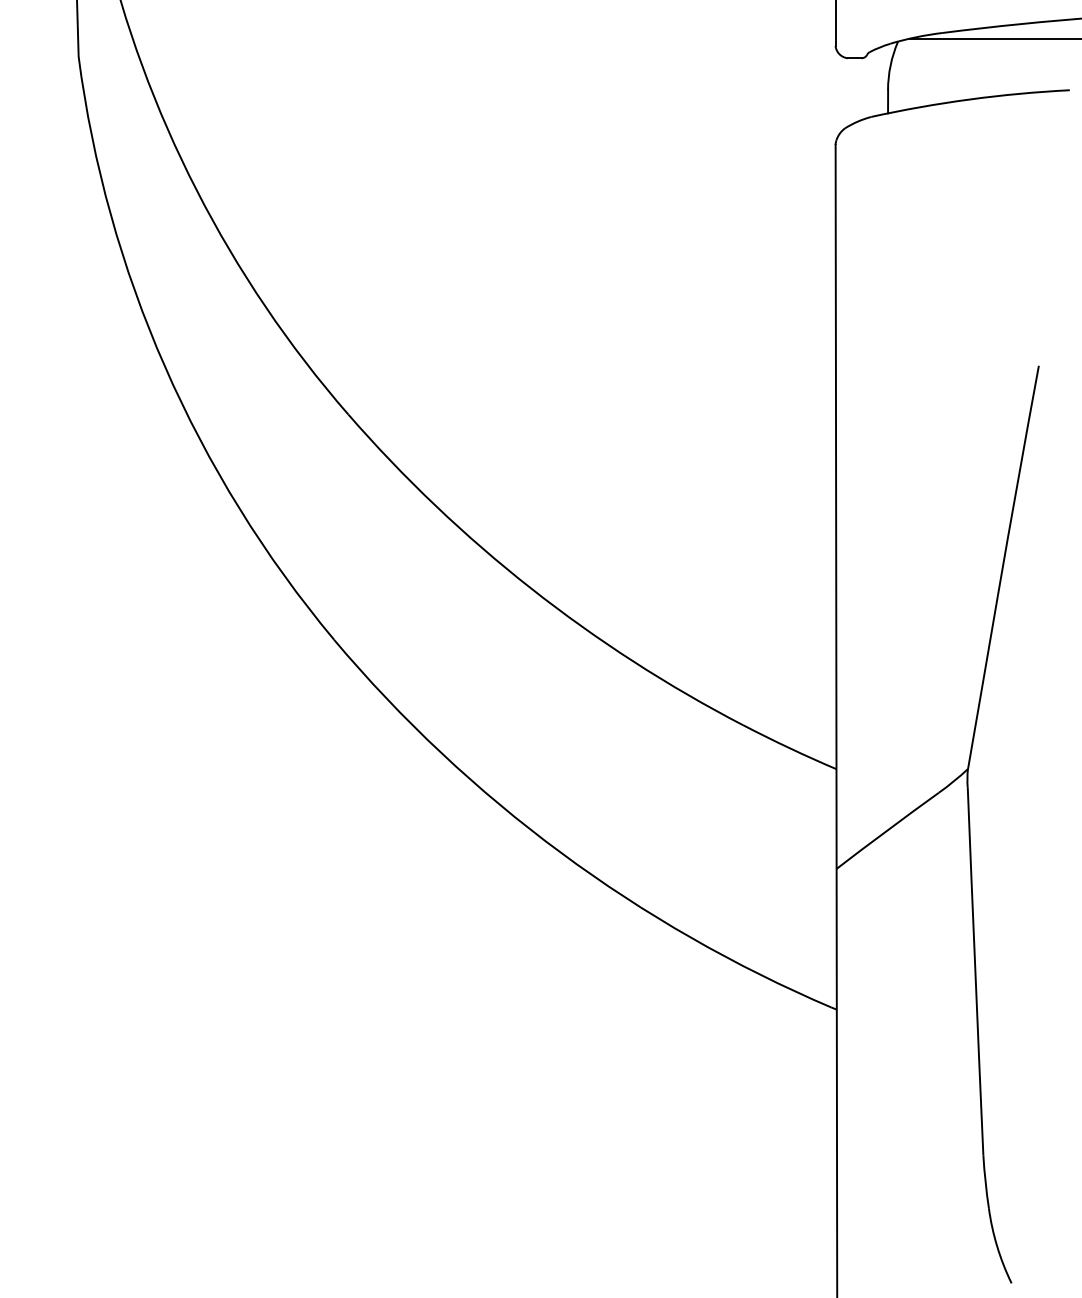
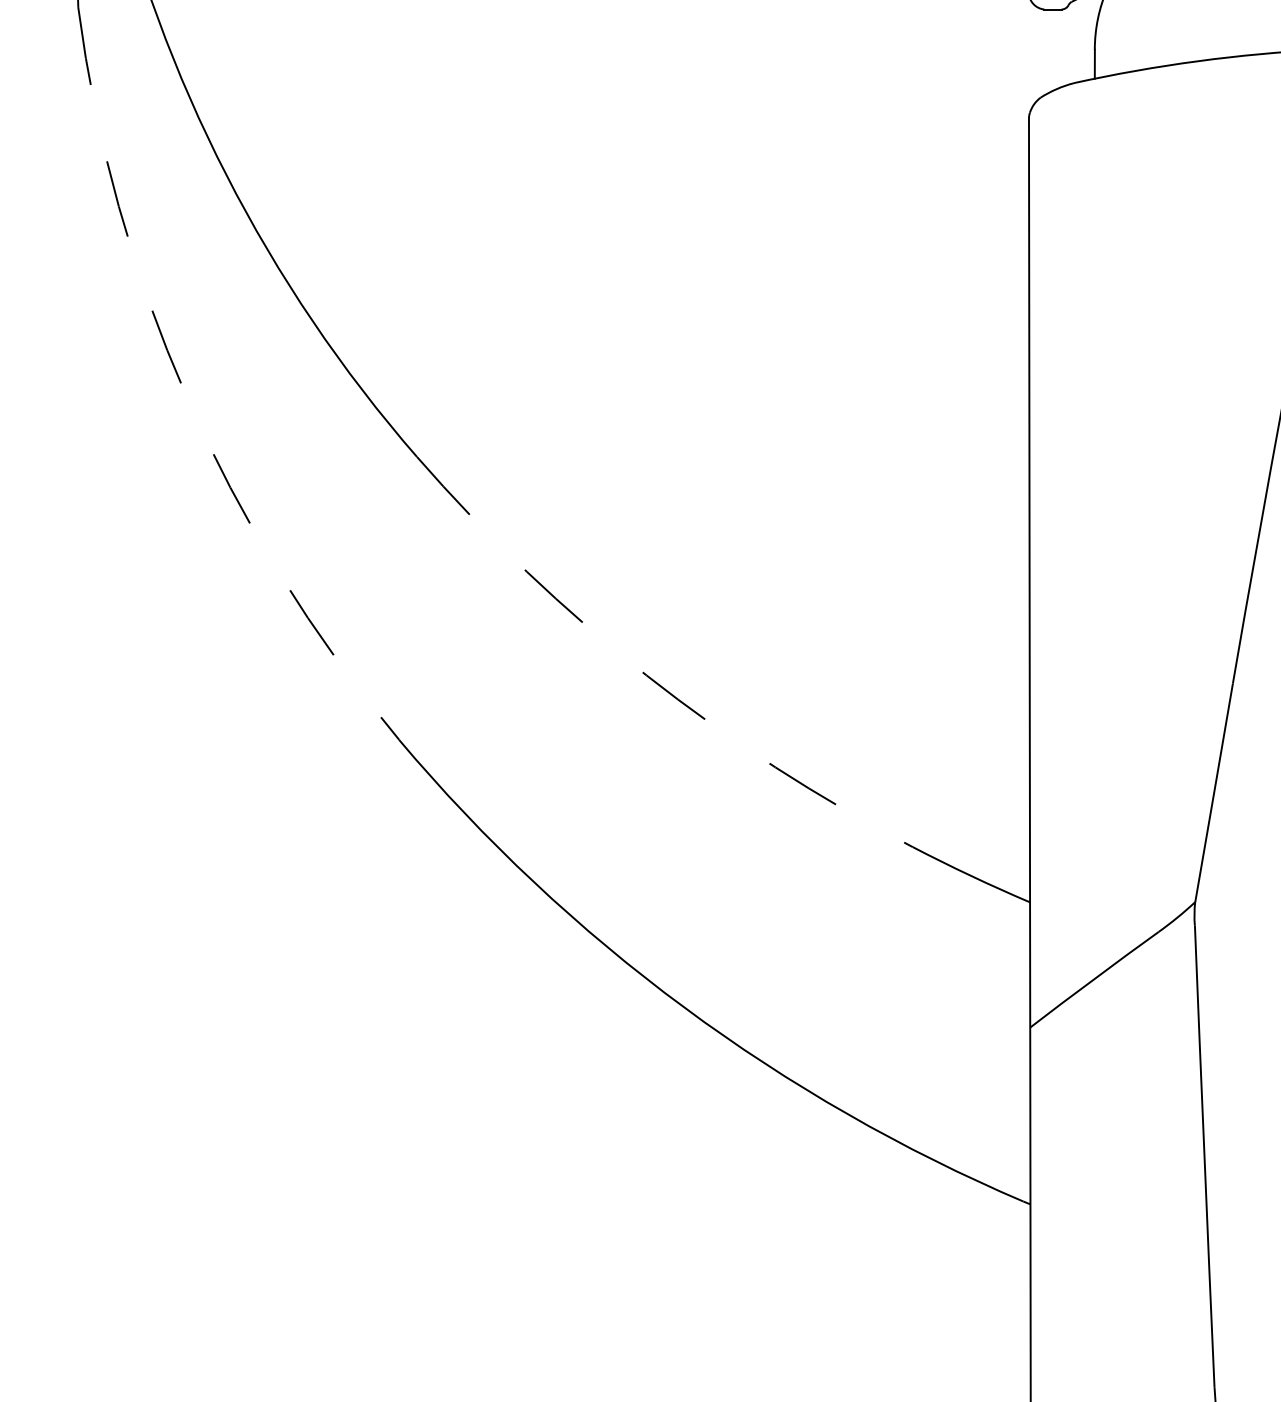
arc: (164, 366) -> (186, 396), solid -> dashed
arc: (531, 588) -> (647, 675), solid -> dashed

